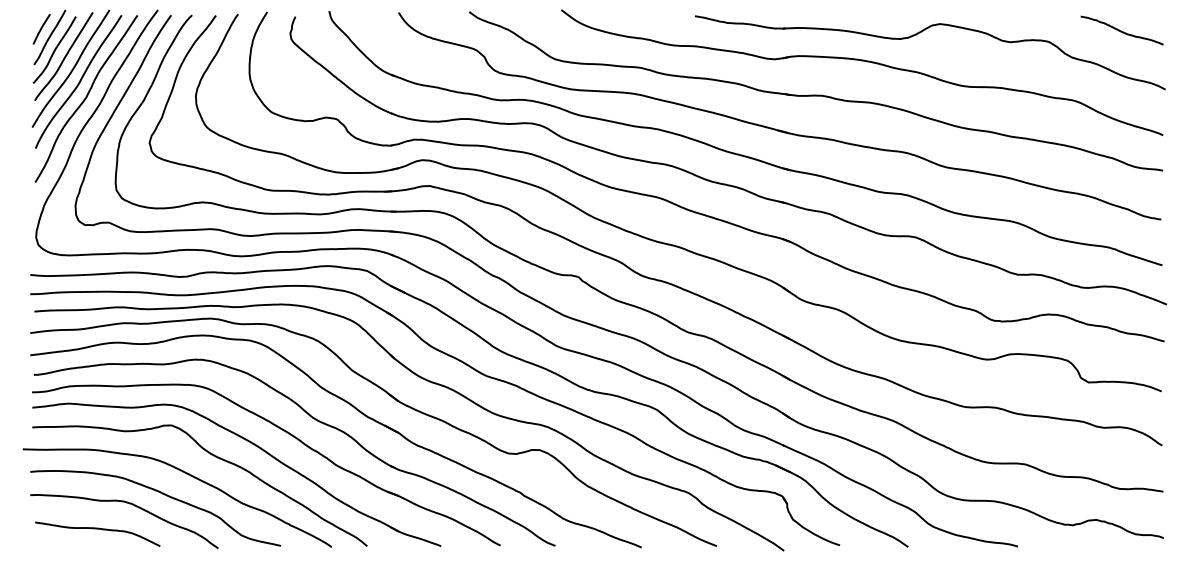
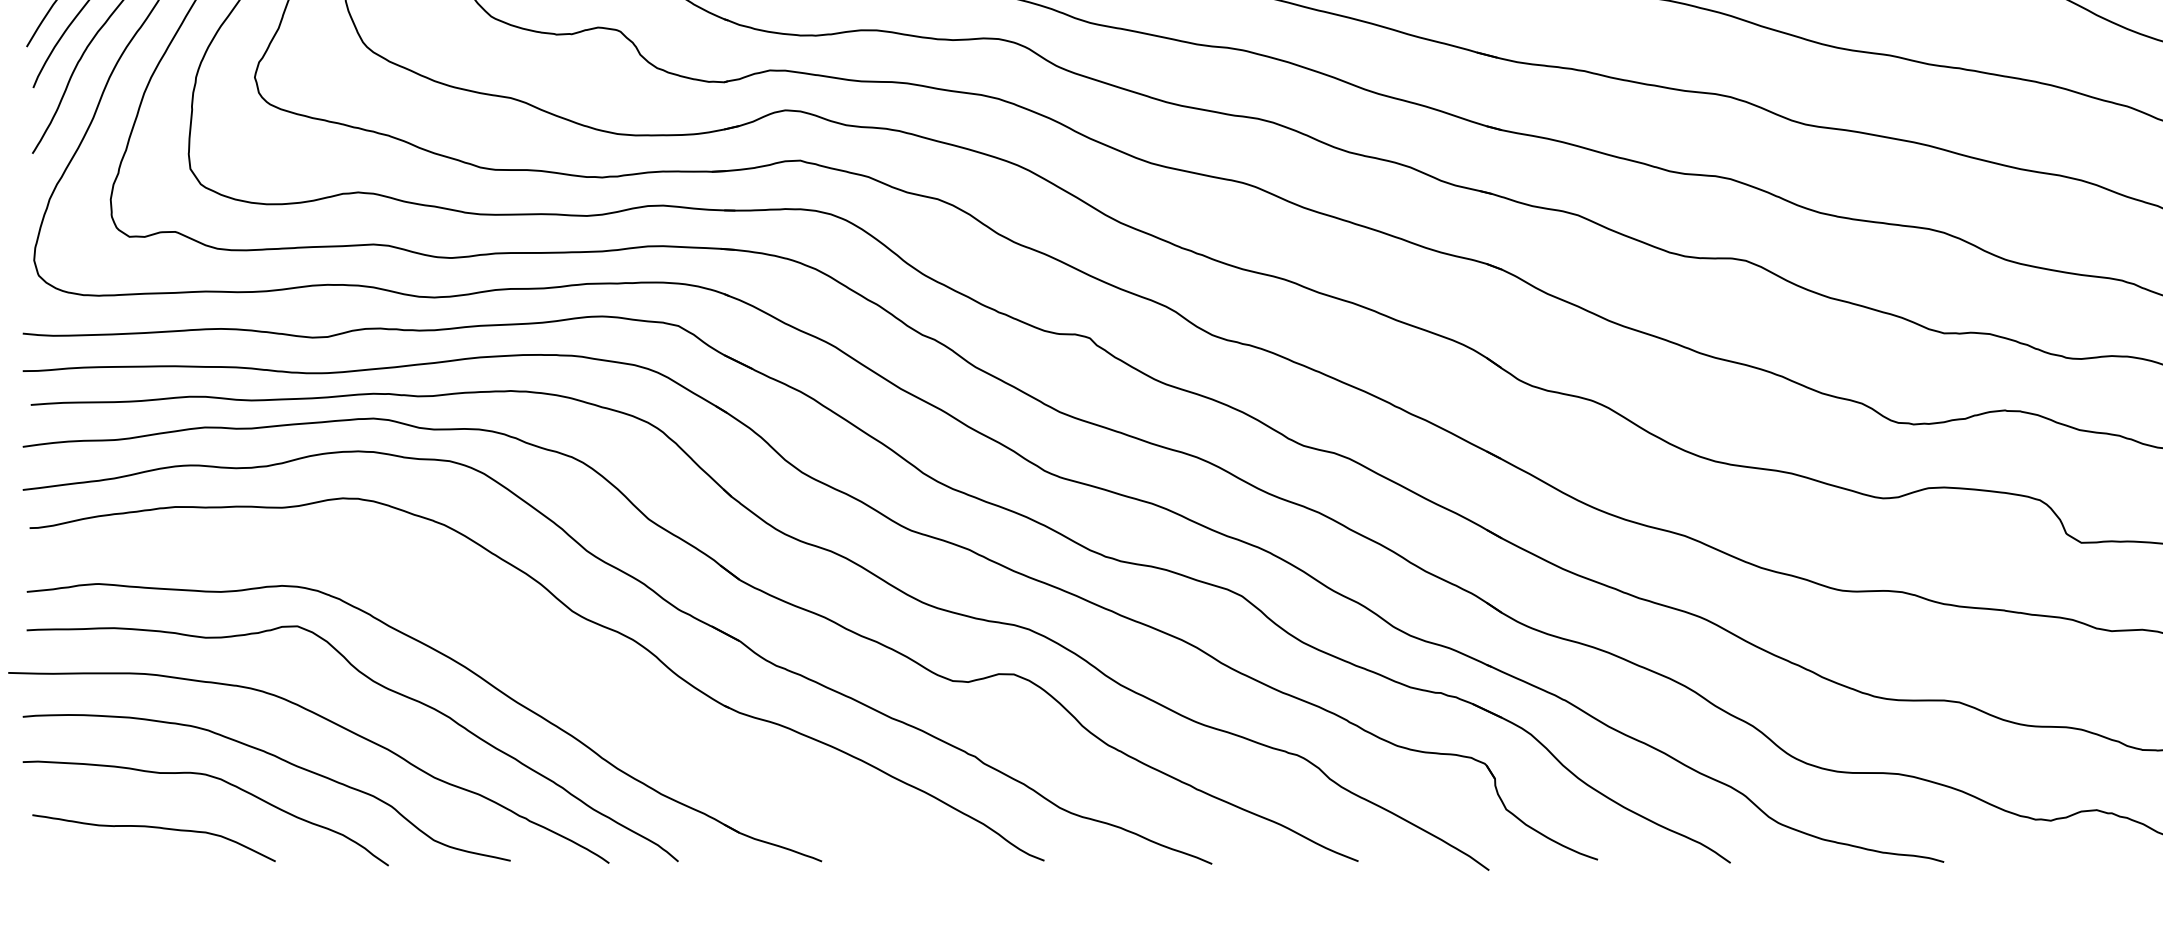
part: (283, 431) -> (515, 638), removed

